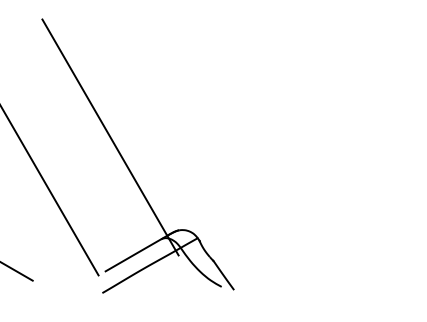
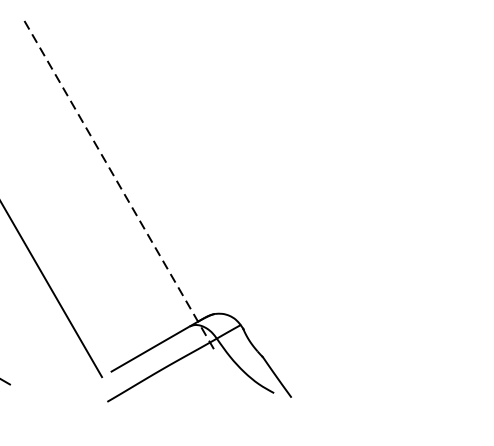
line: (110, 137) -> (118, 184), solid -> dashed

